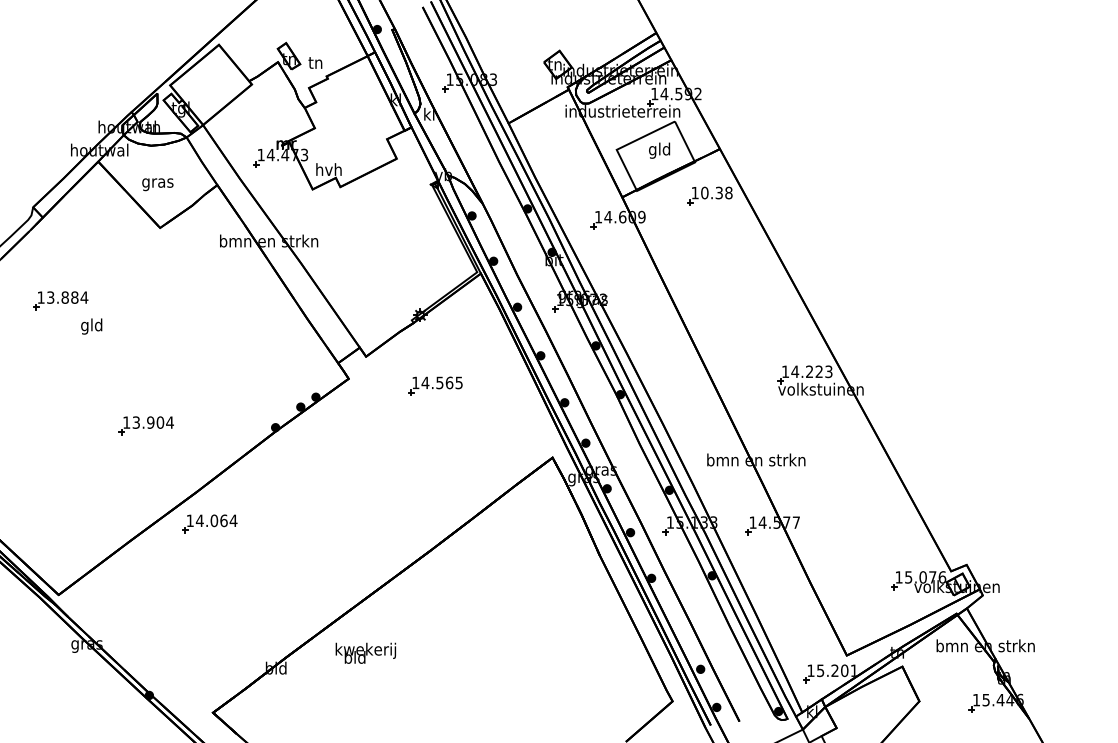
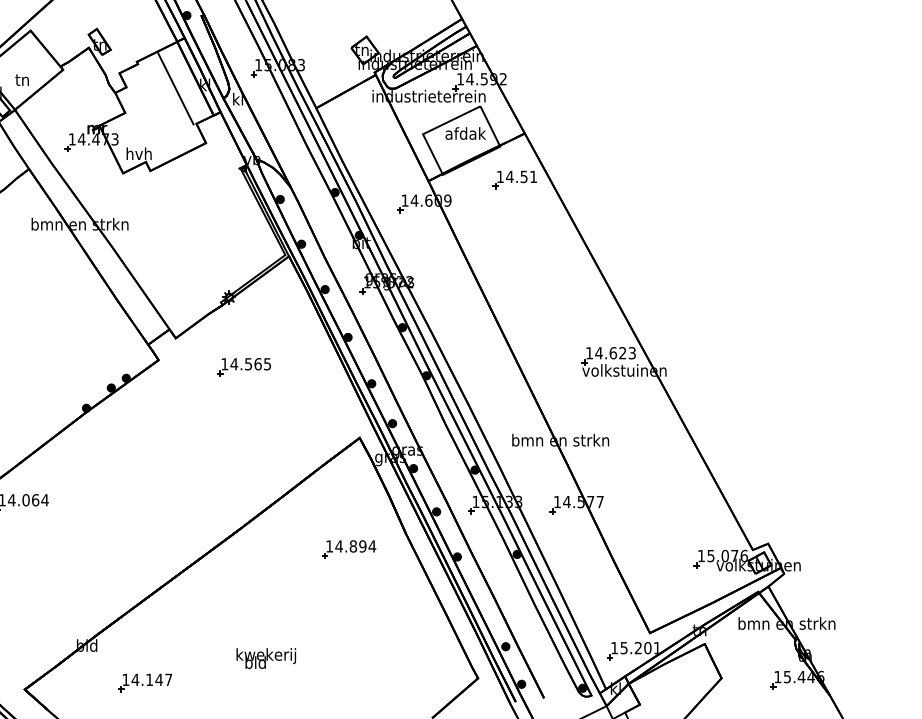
text: (315, 62) -> (22, 79), moved
line: (365, 102) -> (175, 87), added
text: (659, 150) -> (465, 134), gld -> afdak
text: (716, 192) -> (521, 176), 10.38 -> 14.51
text: (809, 371) -> (613, 352), 14.223 -> 14.623
part: (541, 570) -> (348, 549), added
text: (365, 652) -> (265, 657), moved
part: (334, 705) -> (144, 682), added

